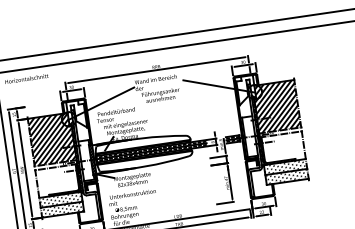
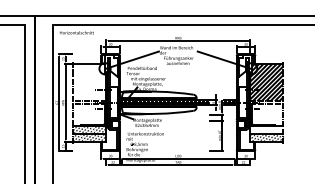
hatch: (51, 139) -> (89, 82), removed
hatch: (284, 166) -> (266, 129), removed

